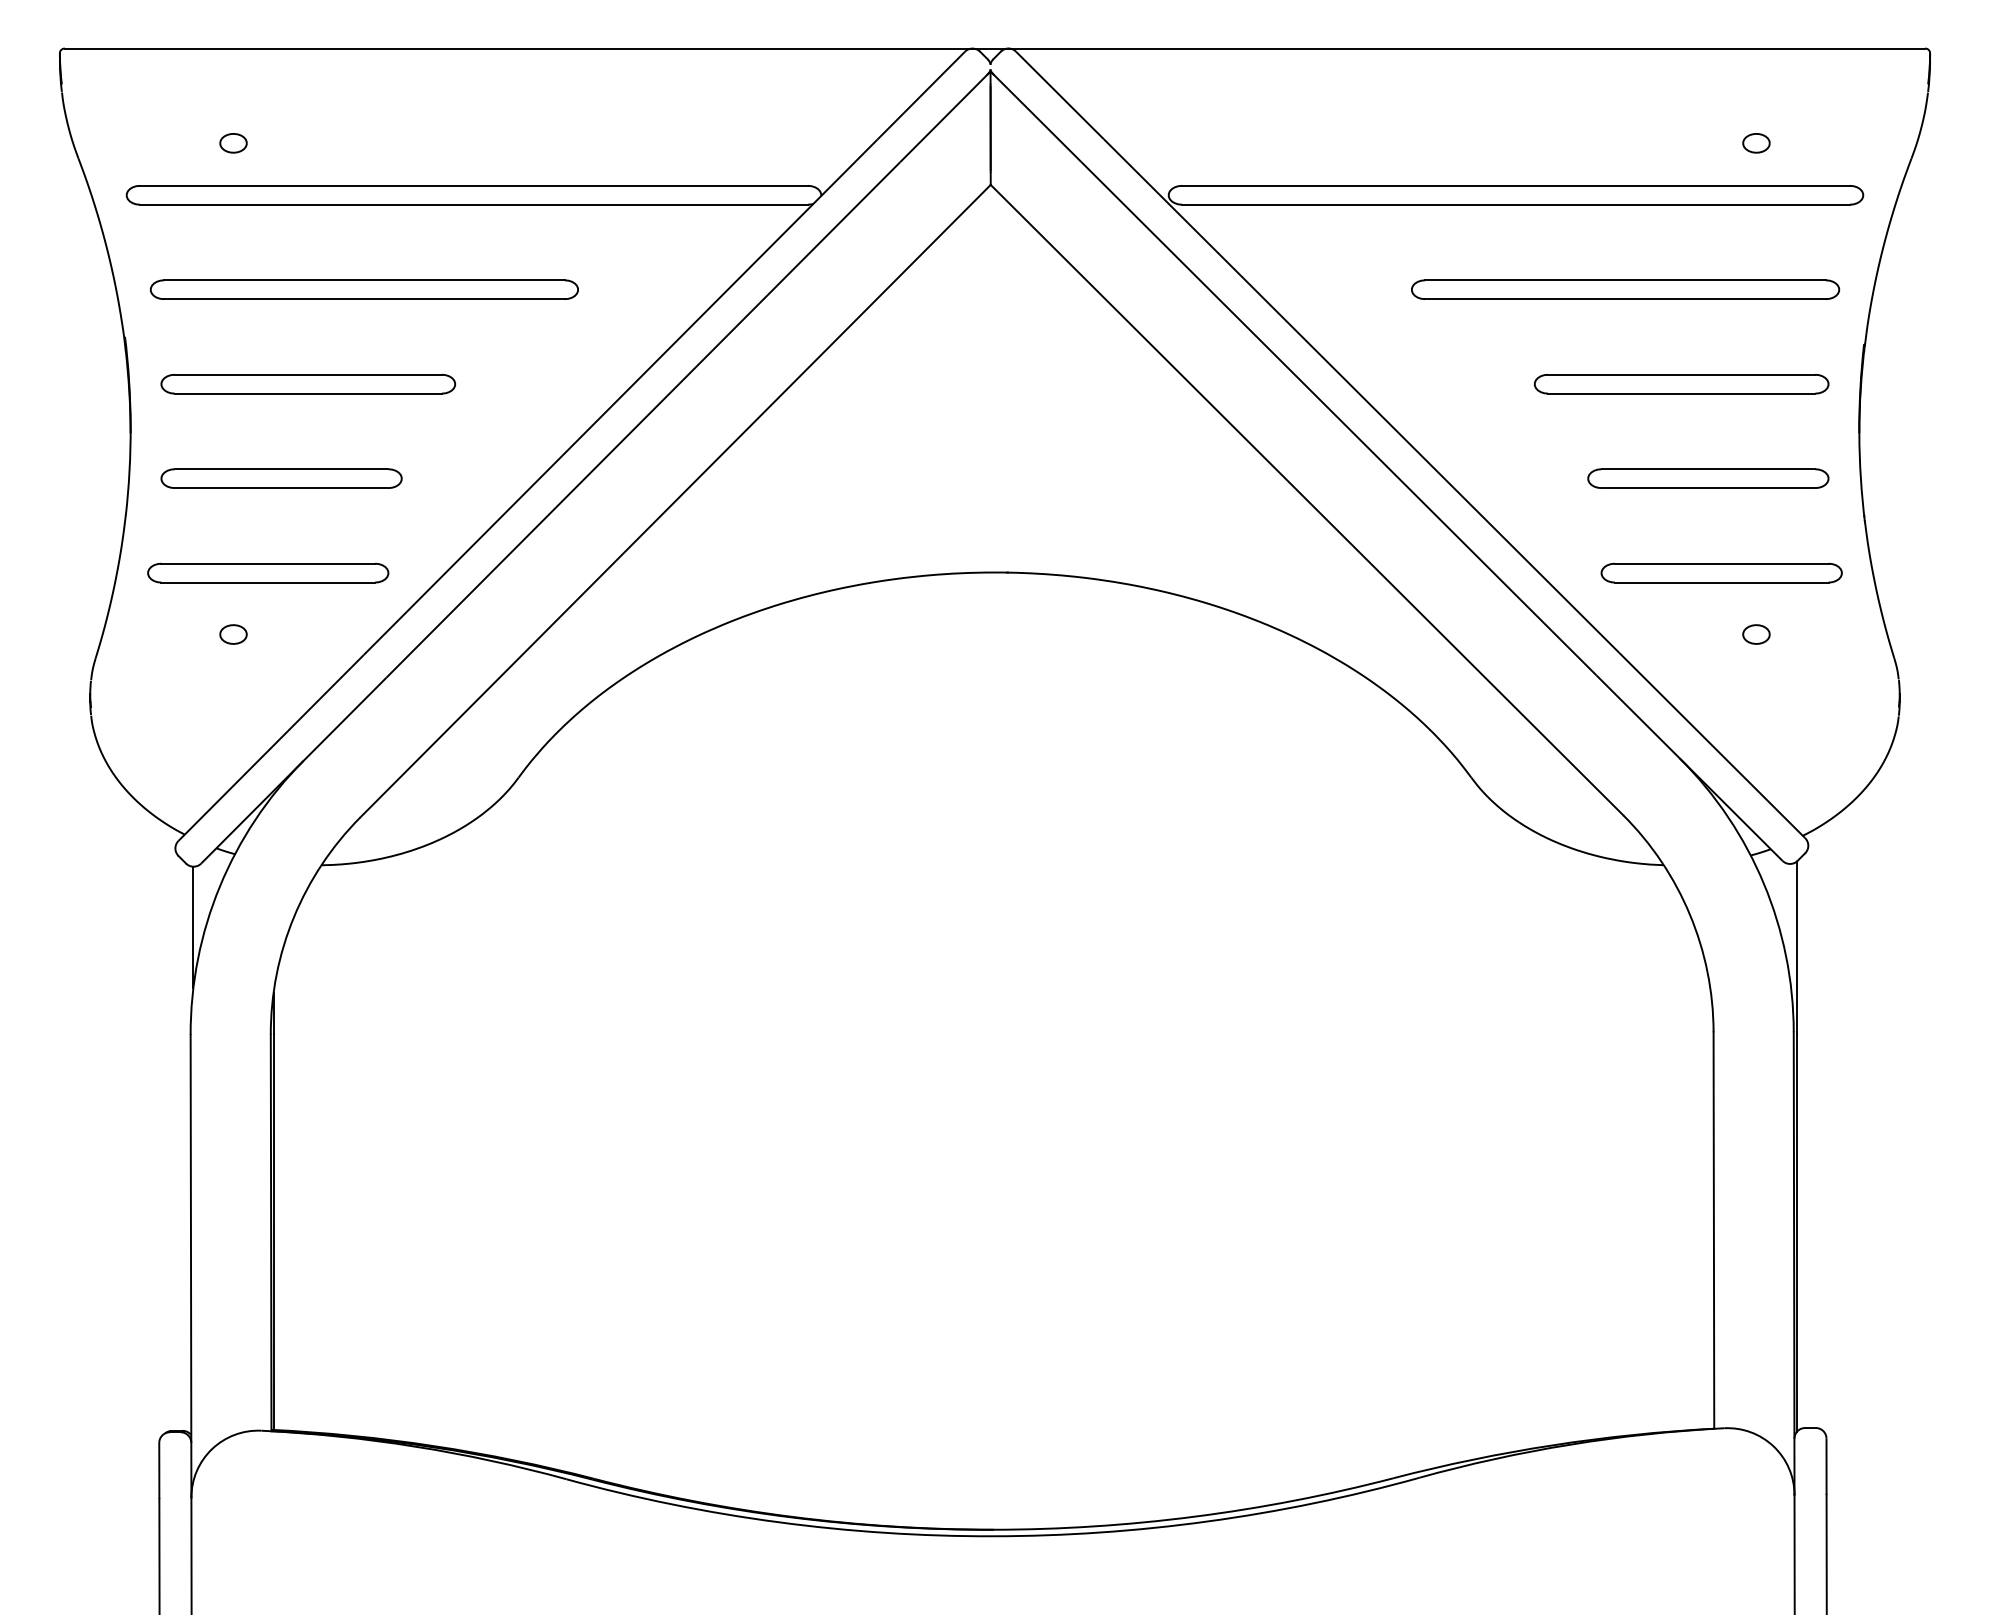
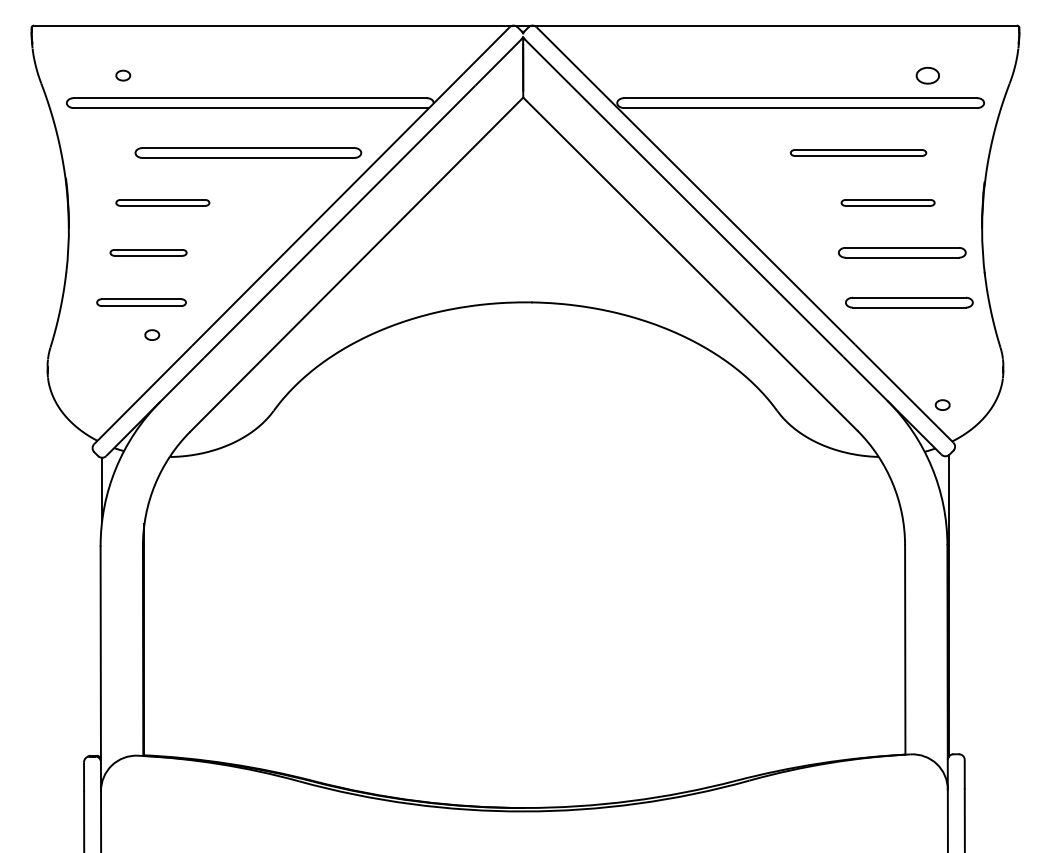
part: (1756, 143) -> (927, 75), size x1.6
part: (364, 288) -> (248, 152), moved
part: (1625, 288) -> (858, 152), size x0.6
part: (307, 383) -> (162, 202), size x0.6
part: (1680, 383) -> (887, 202), size x0.6
part: (281, 478) -> (148, 252), size x0.6
part: (268, 572) -> (141, 302), size x0.7
part: (233, 633) -> (152, 334), moved
part: (1756, 633) -> (942, 404), moved

